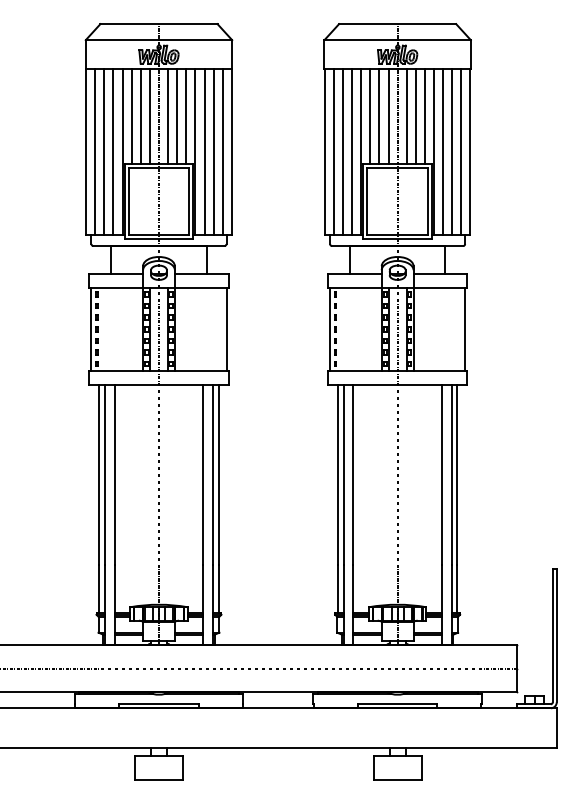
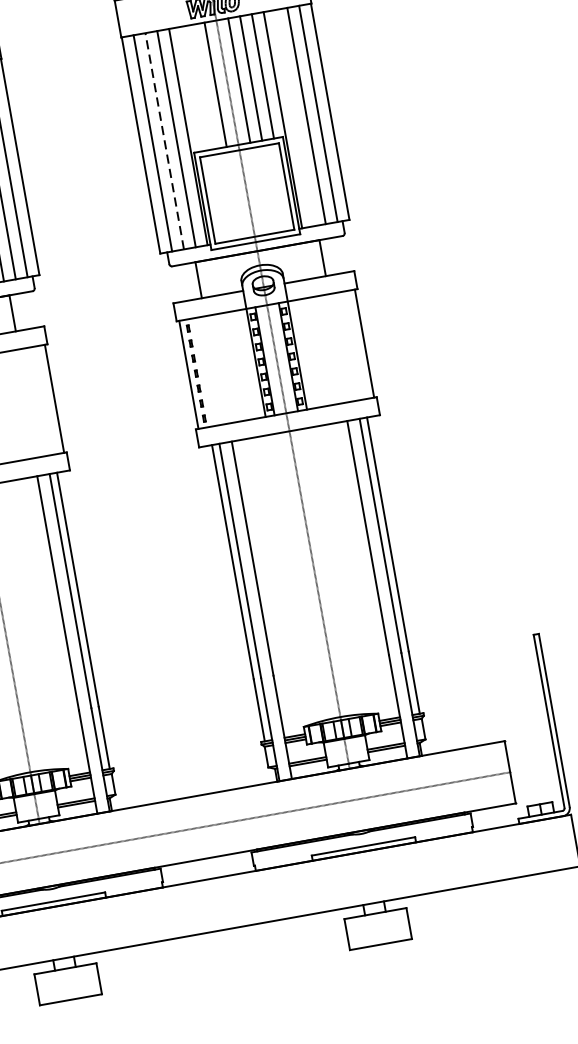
line: (370, 116) -> (192, 89), removed
line: (379, 116) -> (203, 87), removed
line: (343, 151) -> (165, 140), solid -> dashed
line: (443, 151) -> (295, 117), removed

